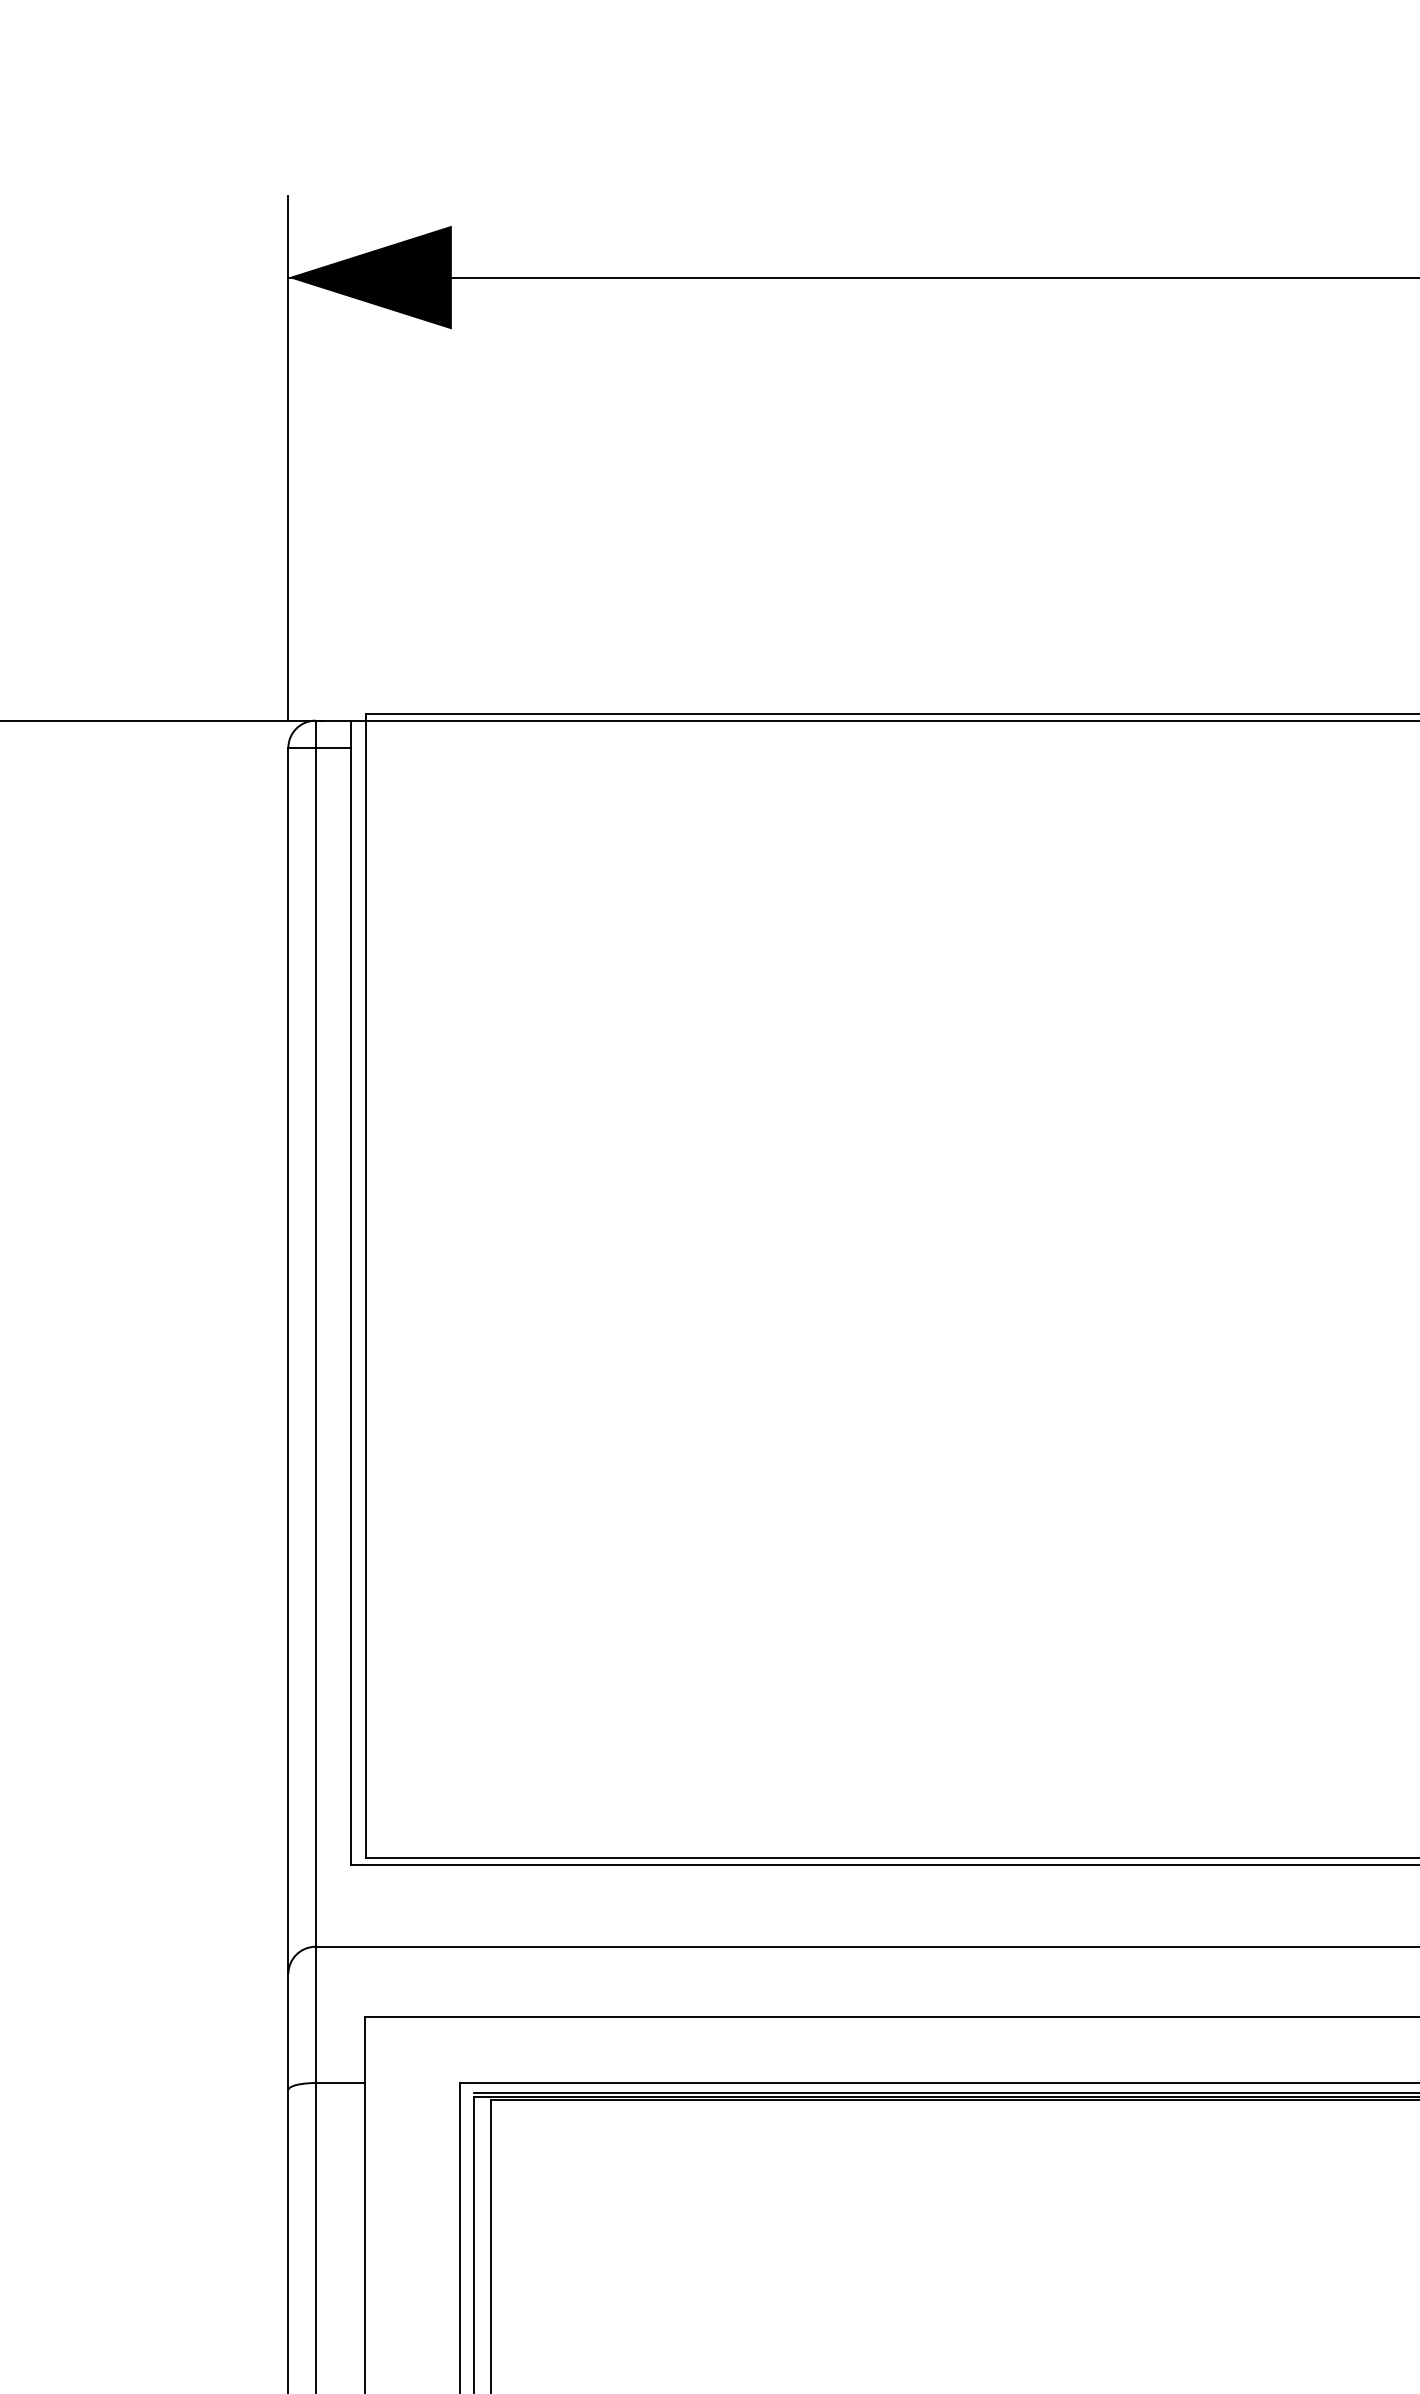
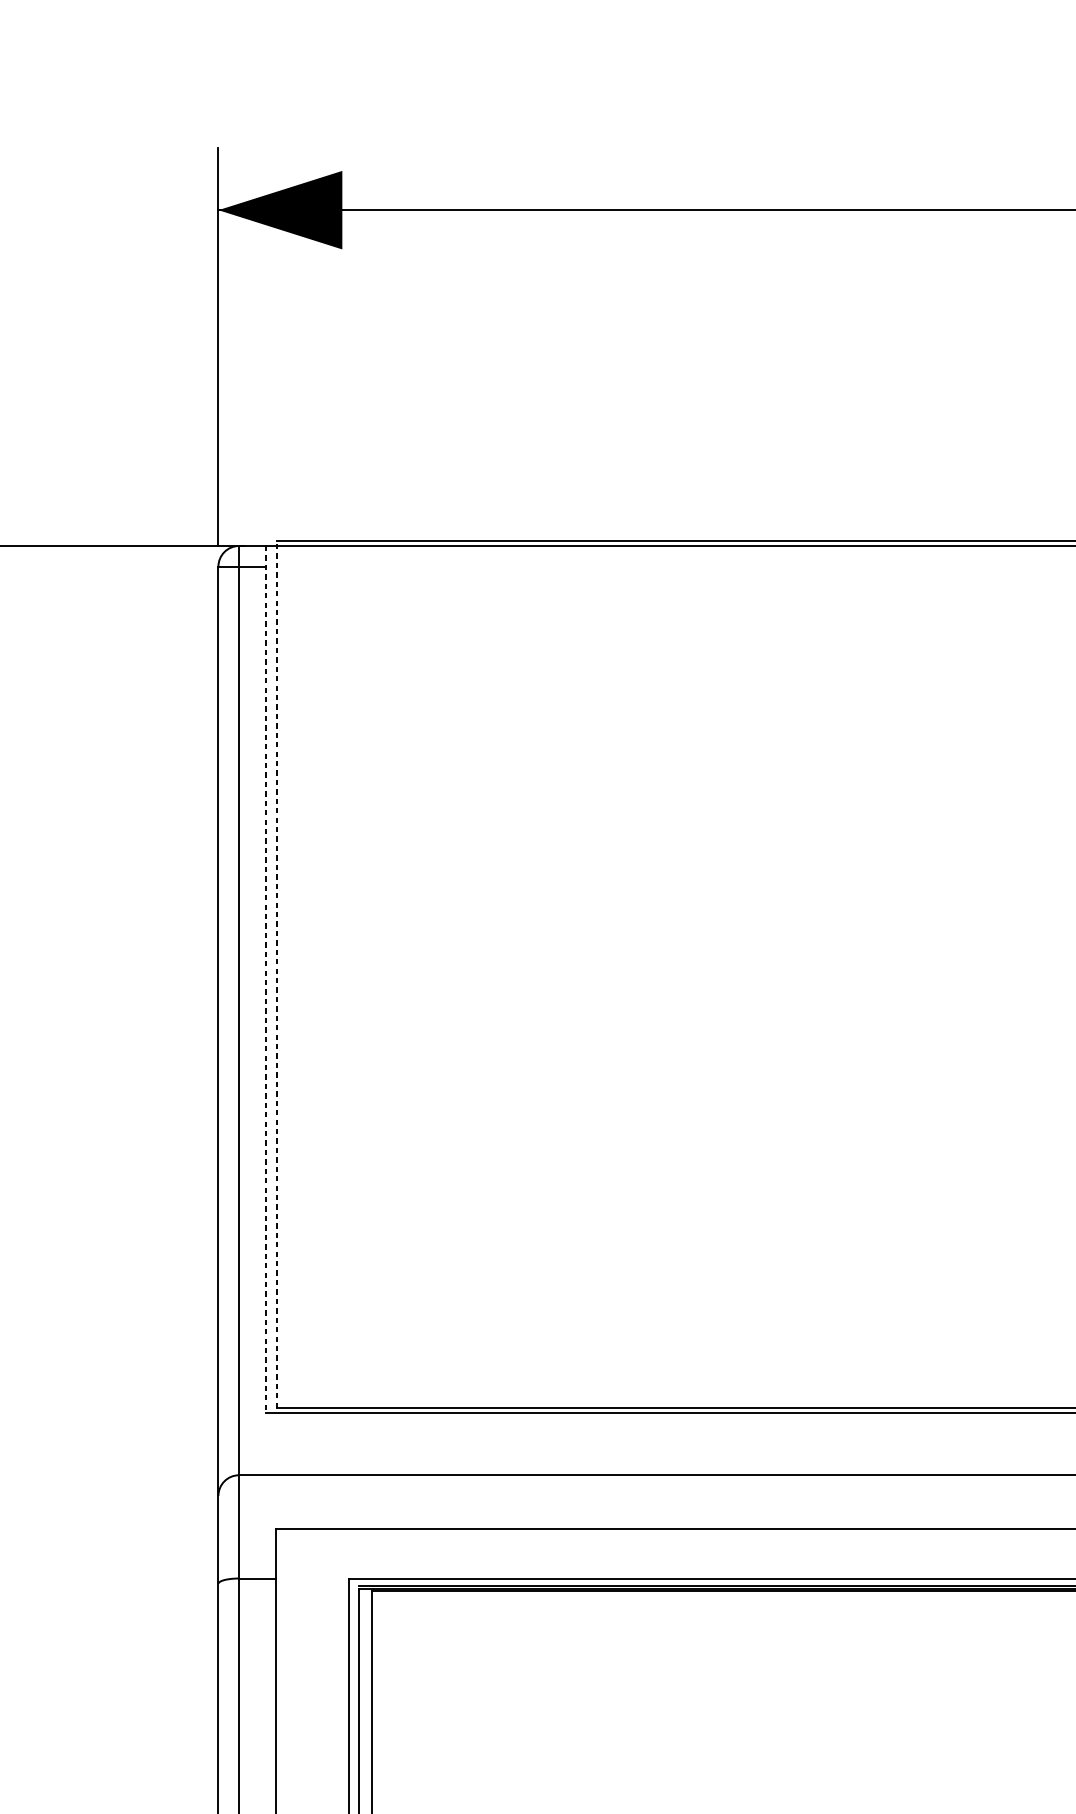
line: (365, 1285) -> (276, 974), solid -> dashed
line: (351, 1293) -> (266, 980), solid -> dashed

